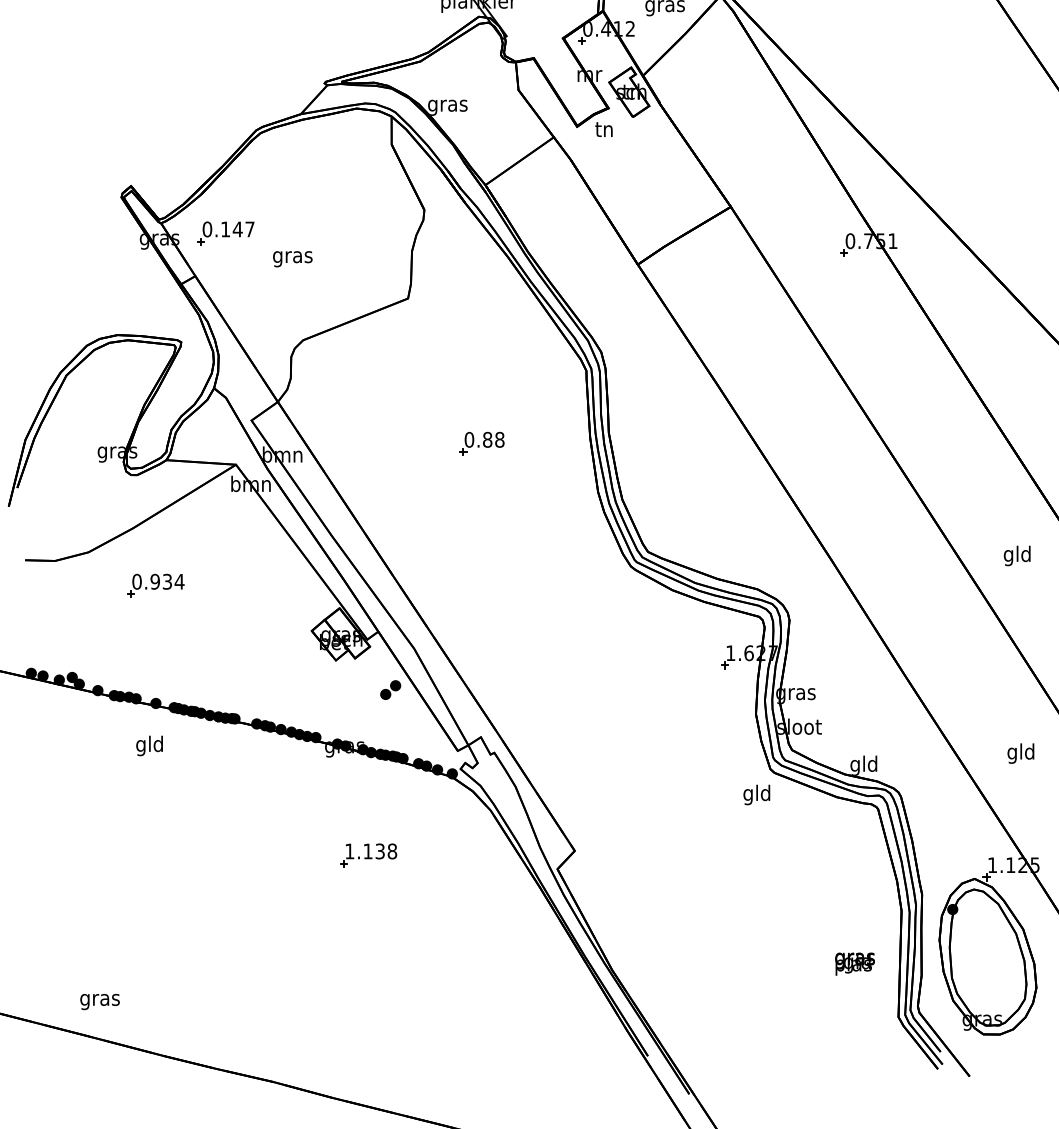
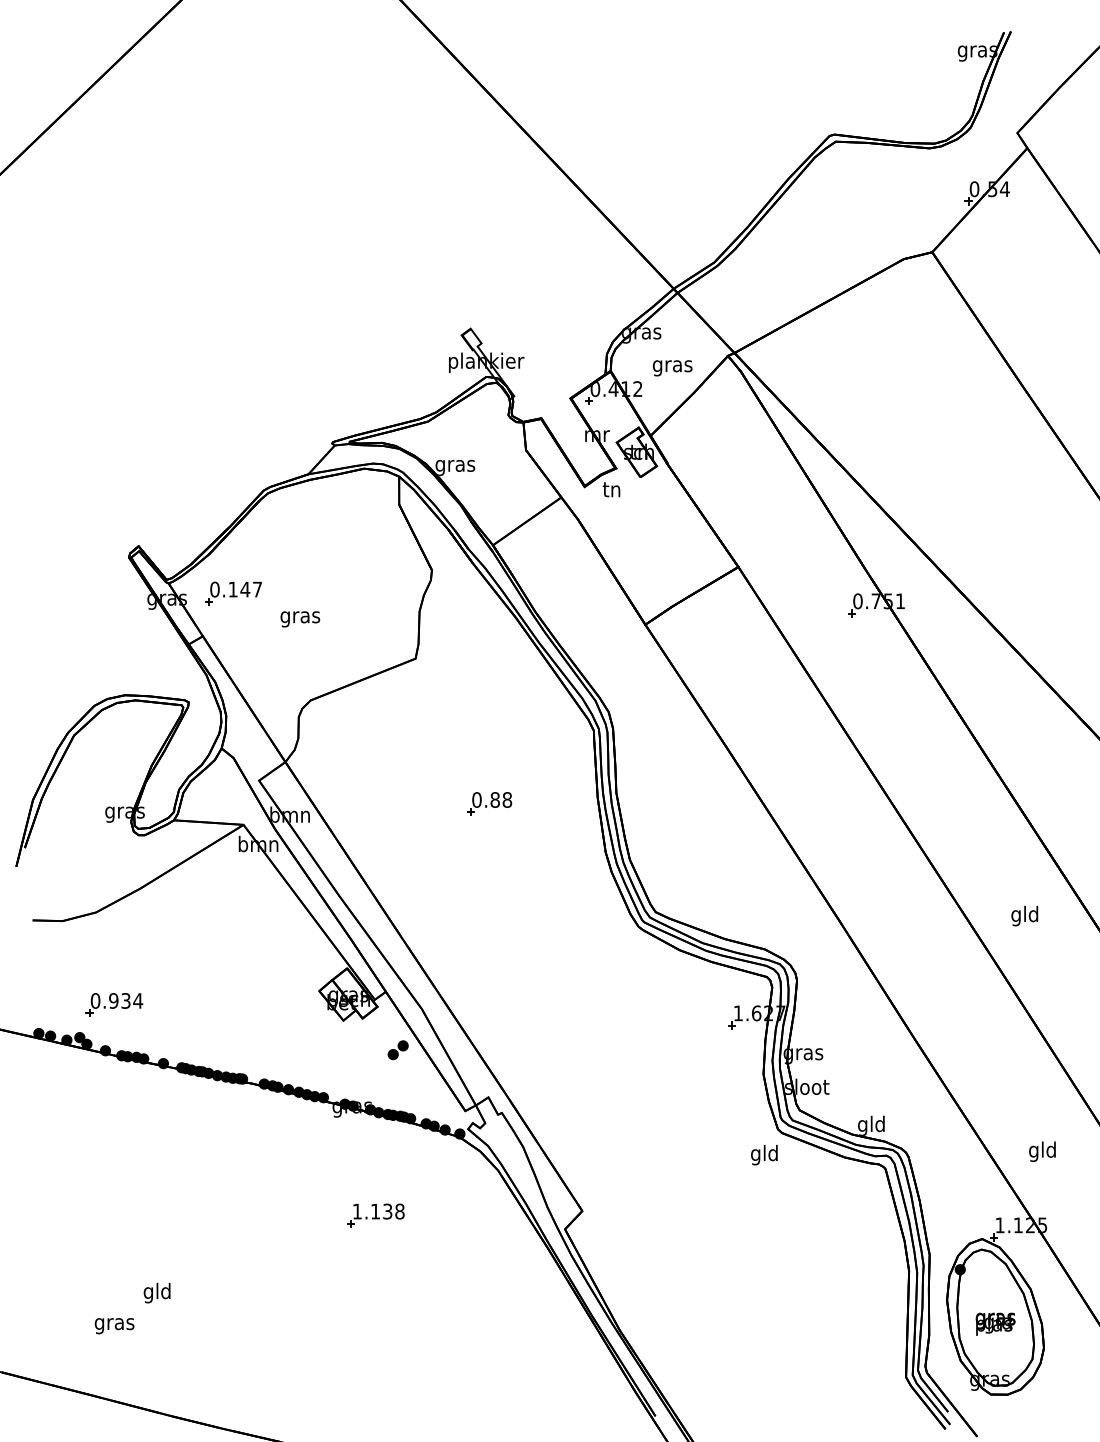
part: (155, 585) -> (114, 1004), moved
text: (148, 745) -> (156, 1292), moved
text: (1020, 753) -> (1042, 1151), moved
text: (854, 963) -> (995, 1323), moved
text: (99, 1002) -> (114, 1326), moved

